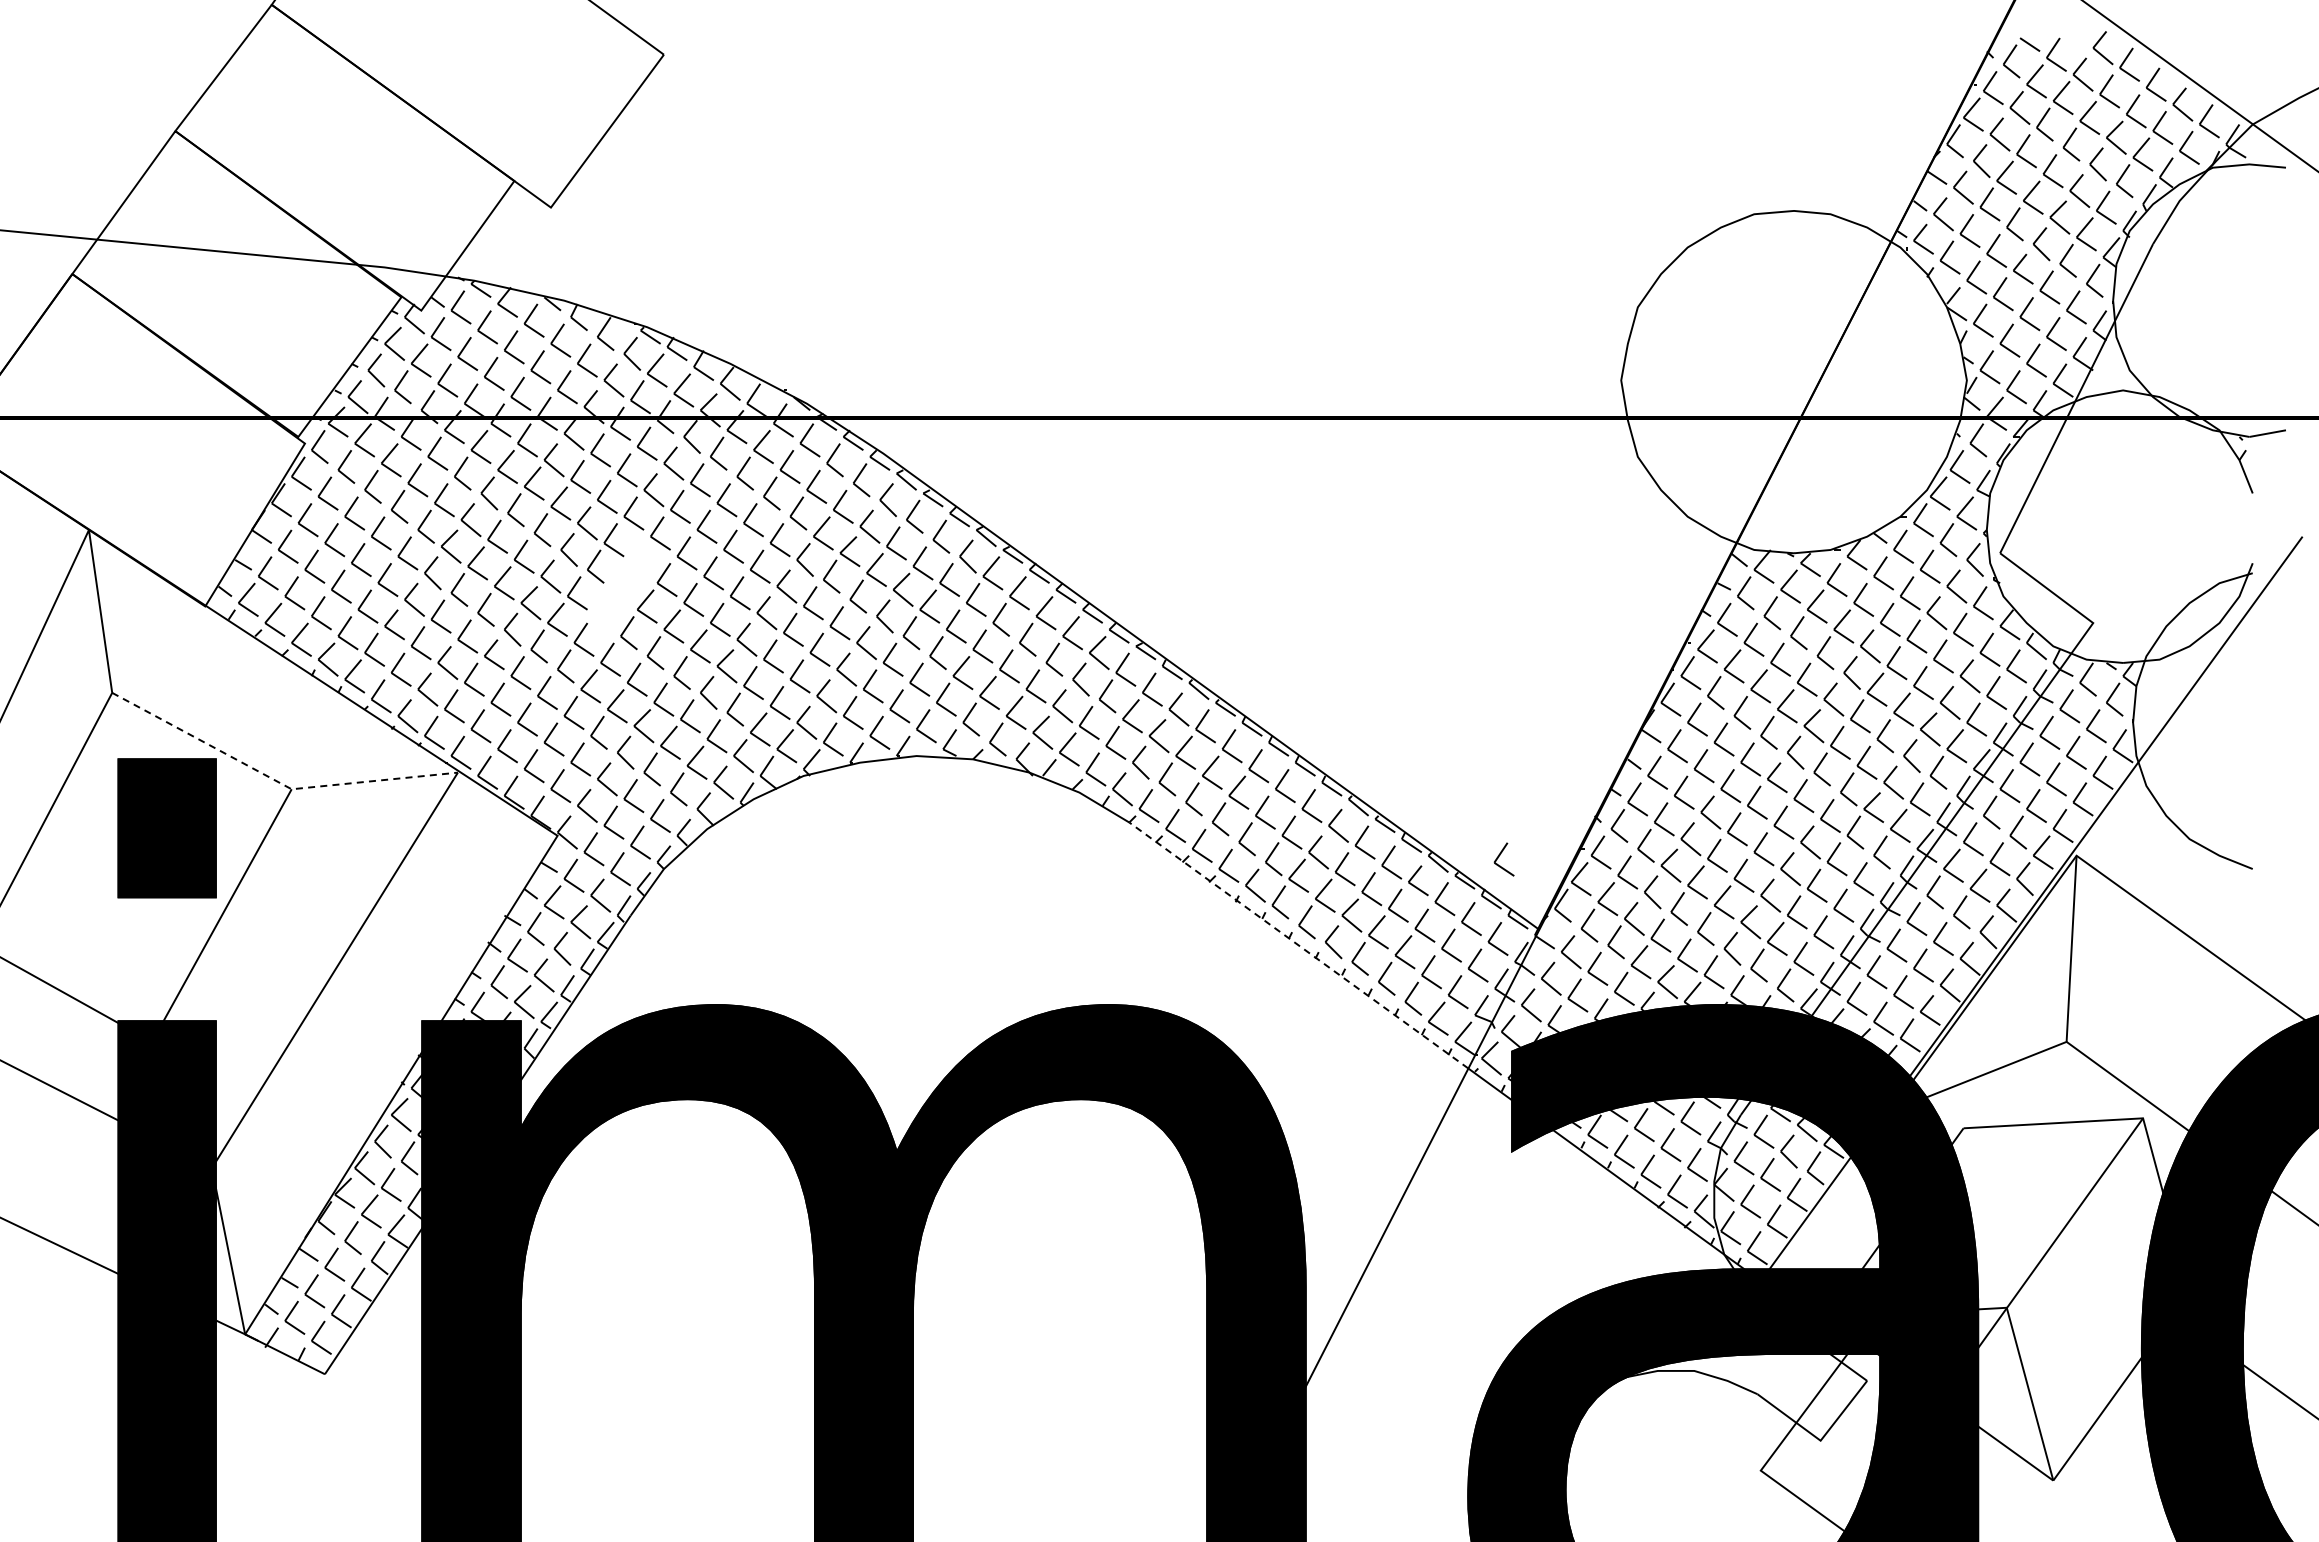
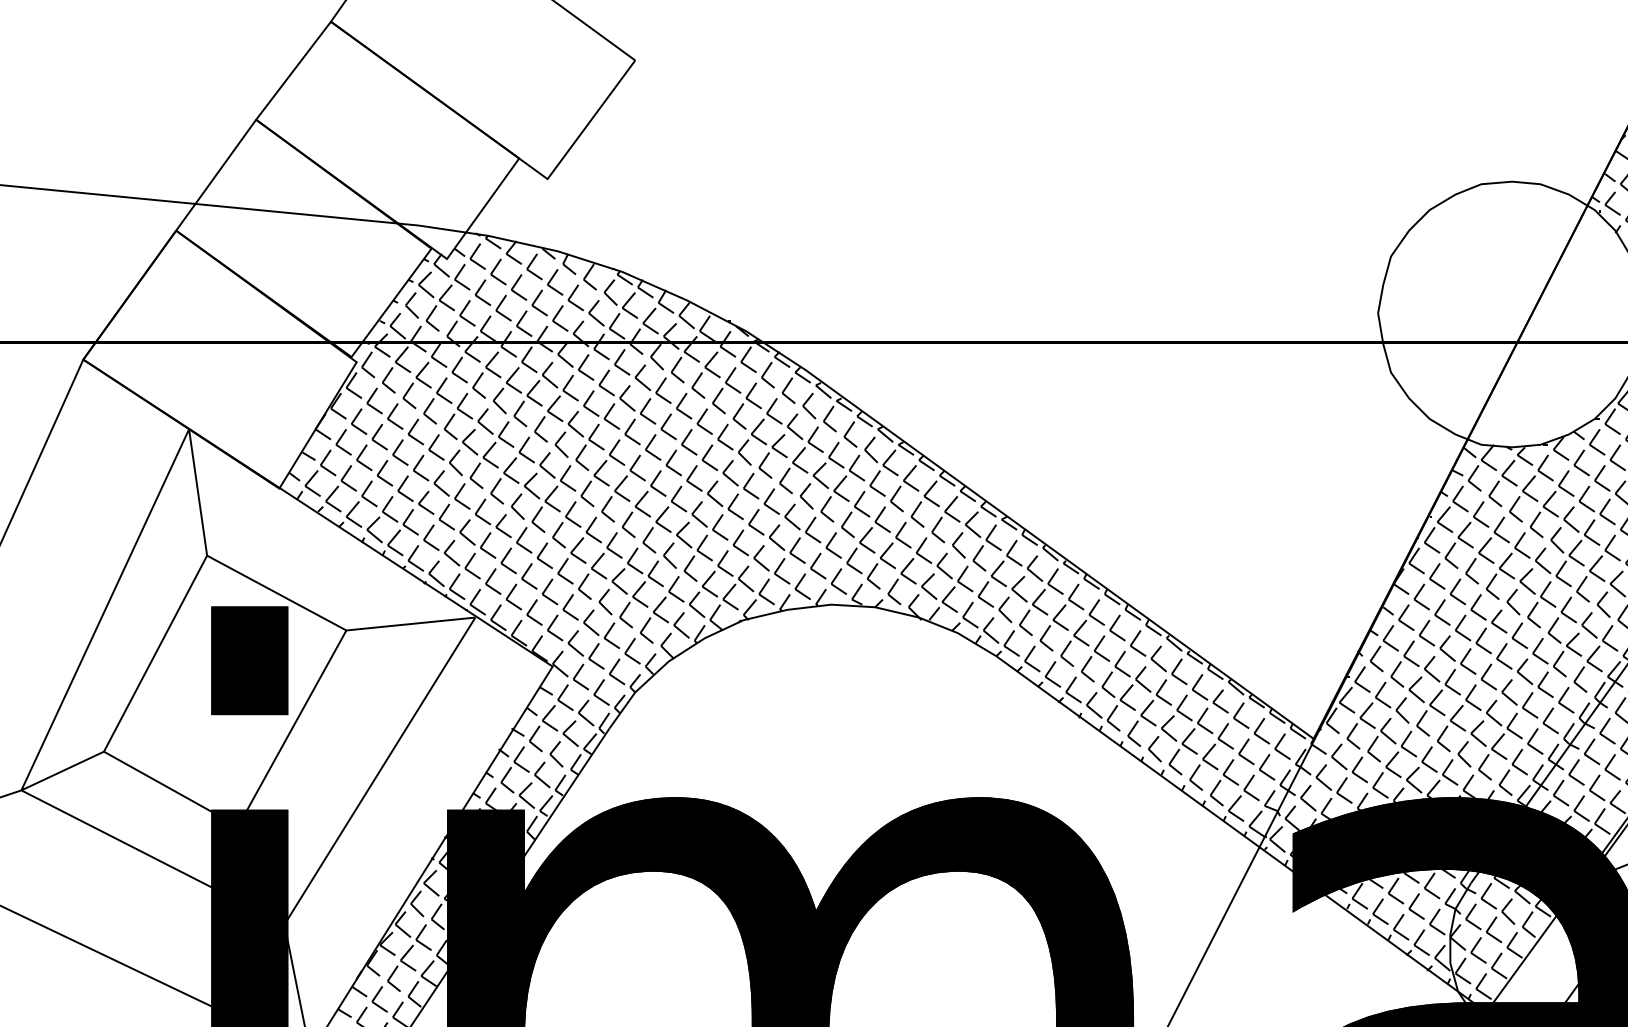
part: (621, 586) -> (602, 473), added
line: (276, 781) -> (334, 624), dashed -> solid
part: (1503, 859) -> (1286, 684), removed
line: (1298, 945) -> (1127, 751), dashed -> solid

